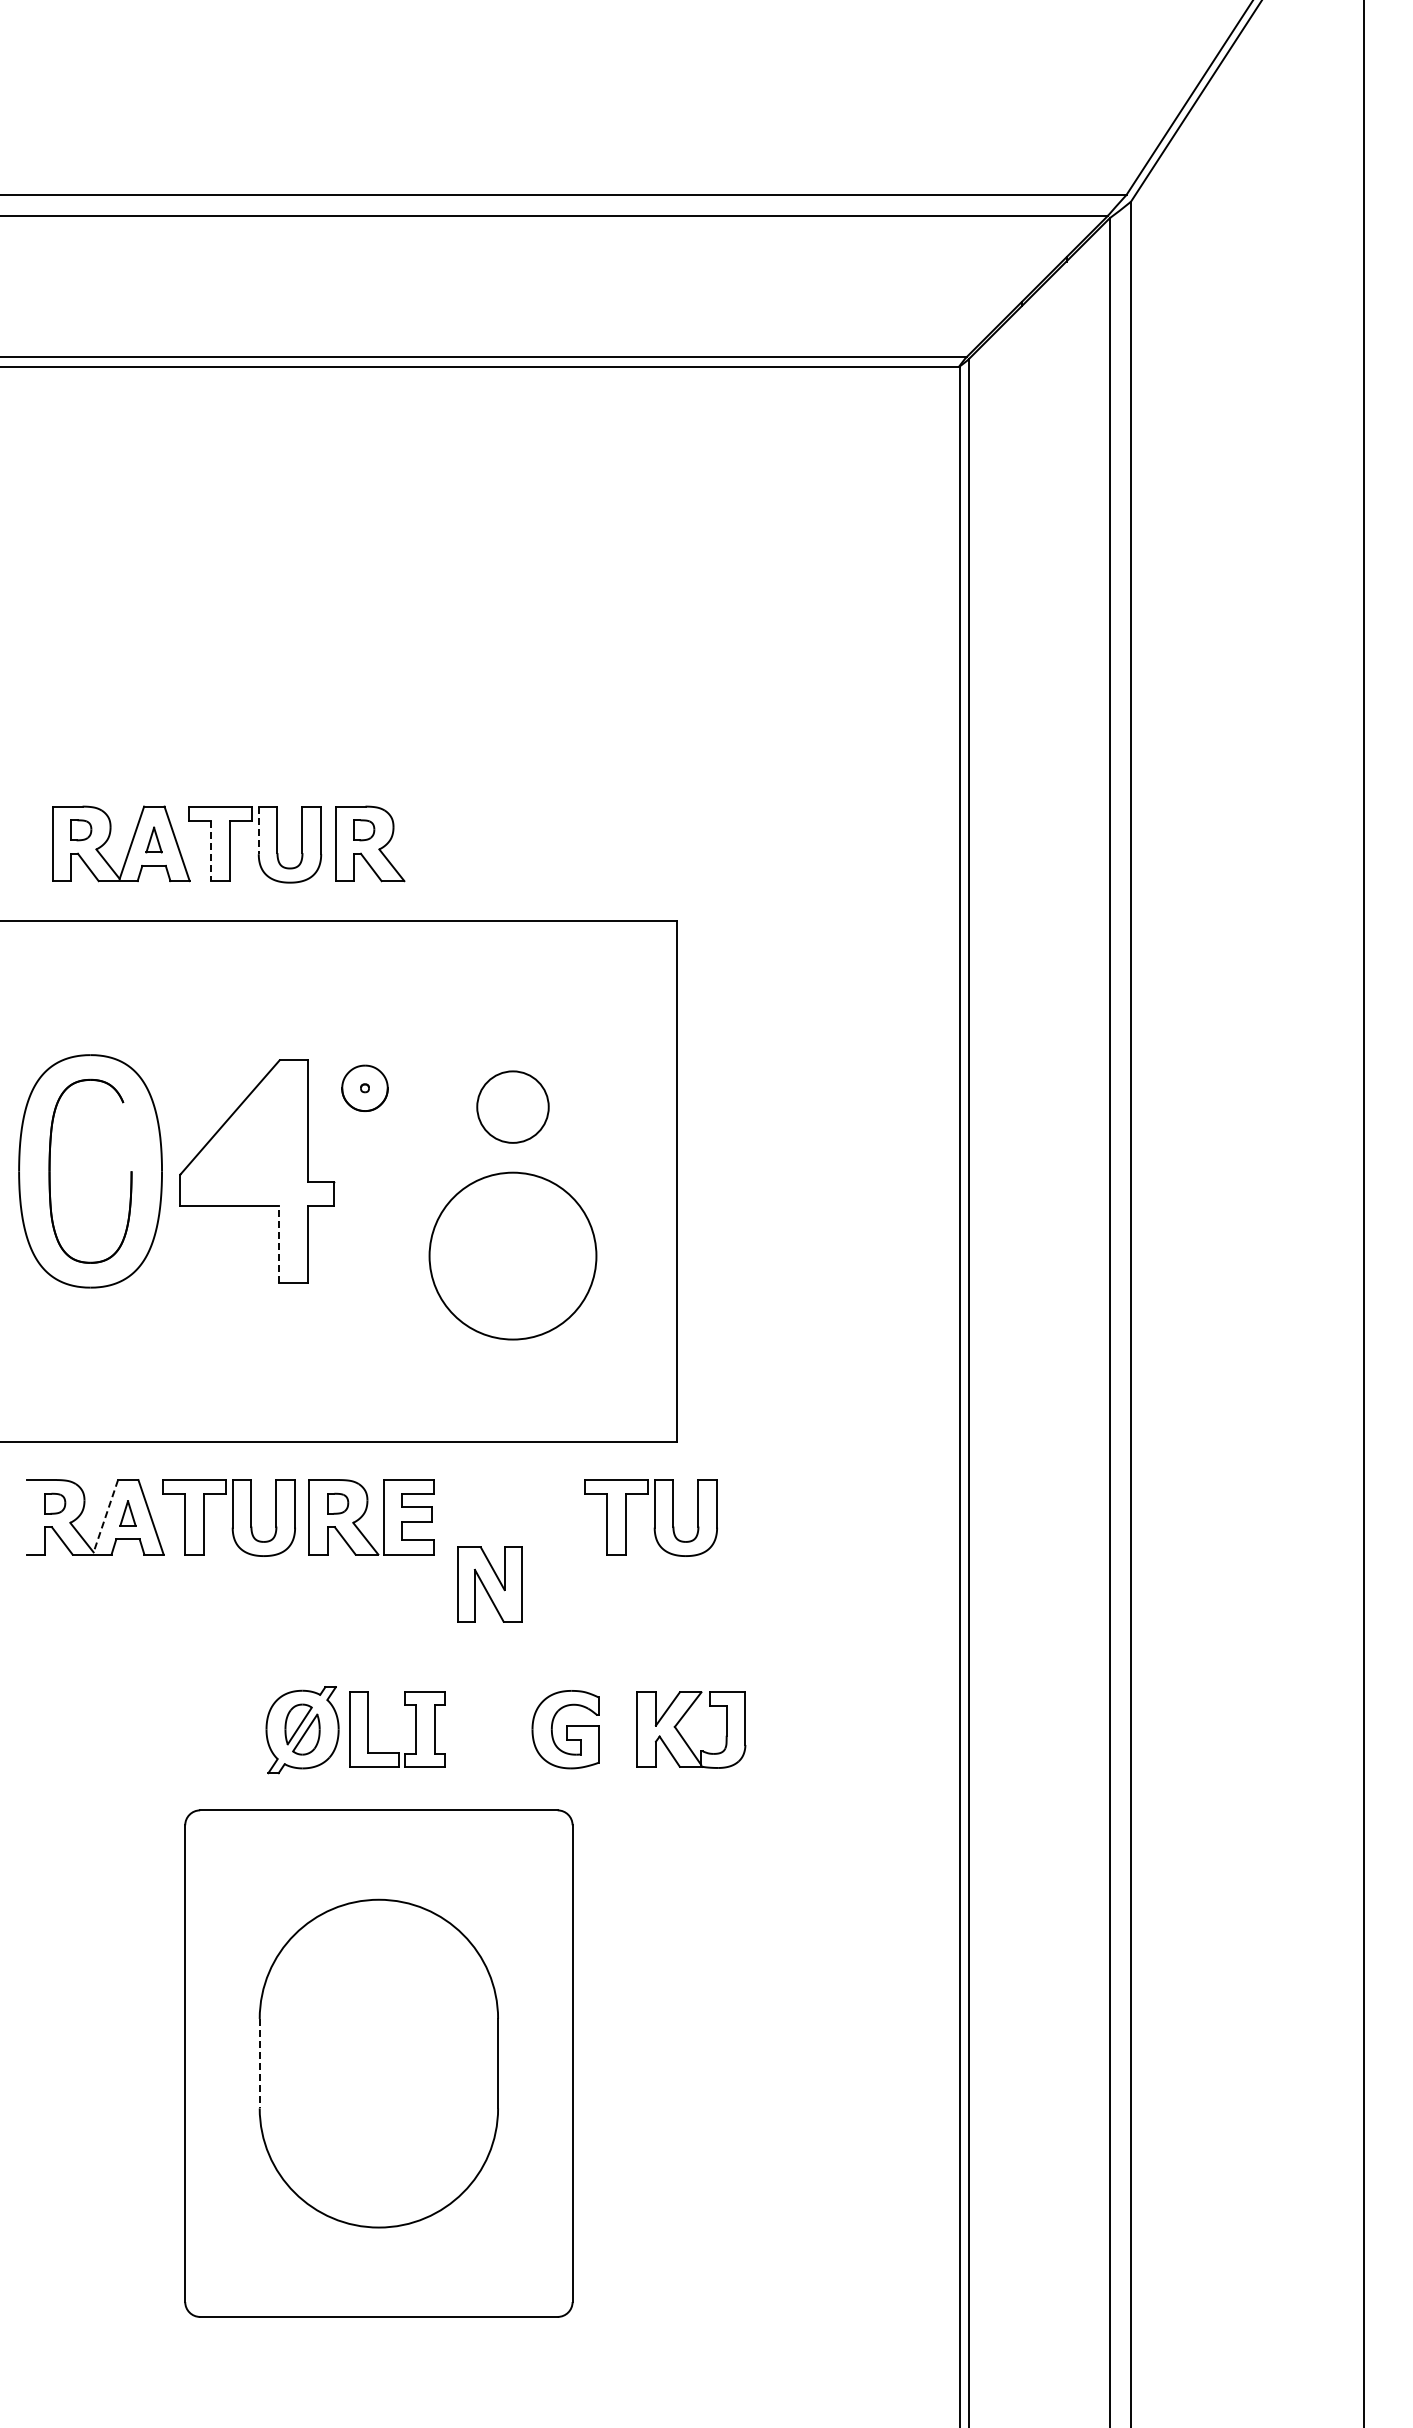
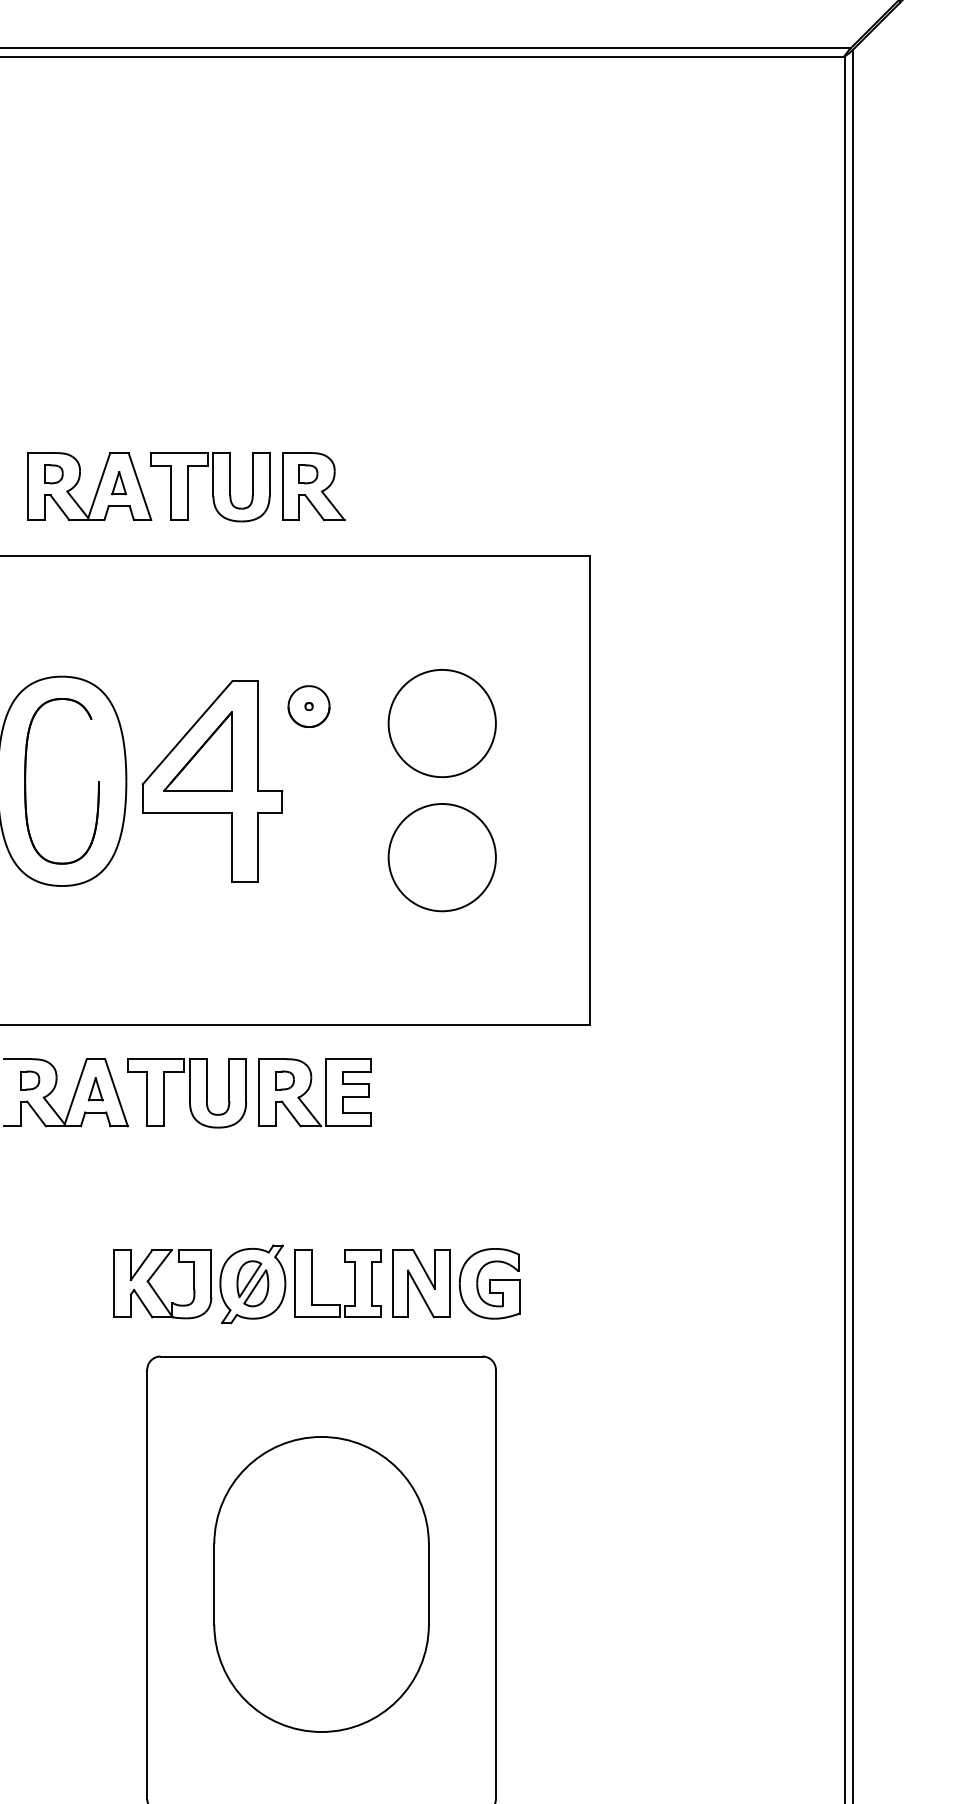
line: (258, 830) -> (213, 474), dashed -> solid
line: (211, 851) -> (170, 493), dashed -> solid
circle: (512, 1106) -> (441, 722), size x1.67
part: (241, 1138) -> (197, 751), added
line: (279, 1244) -> (232, 847), dashed -> solid
circle: (512, 1255) -> (441, 857), size x0.71
line: (105, 1516) -> (75, 1091), dashed -> solid
part: (650, 1517) -> (566, 1092), removed
part: (489, 1584) -> (421, 1283), moved
part: (681, 1734) -> (153, 1288), moved
line: (259, 2063) -> (214, 1584), dashed -> solid

